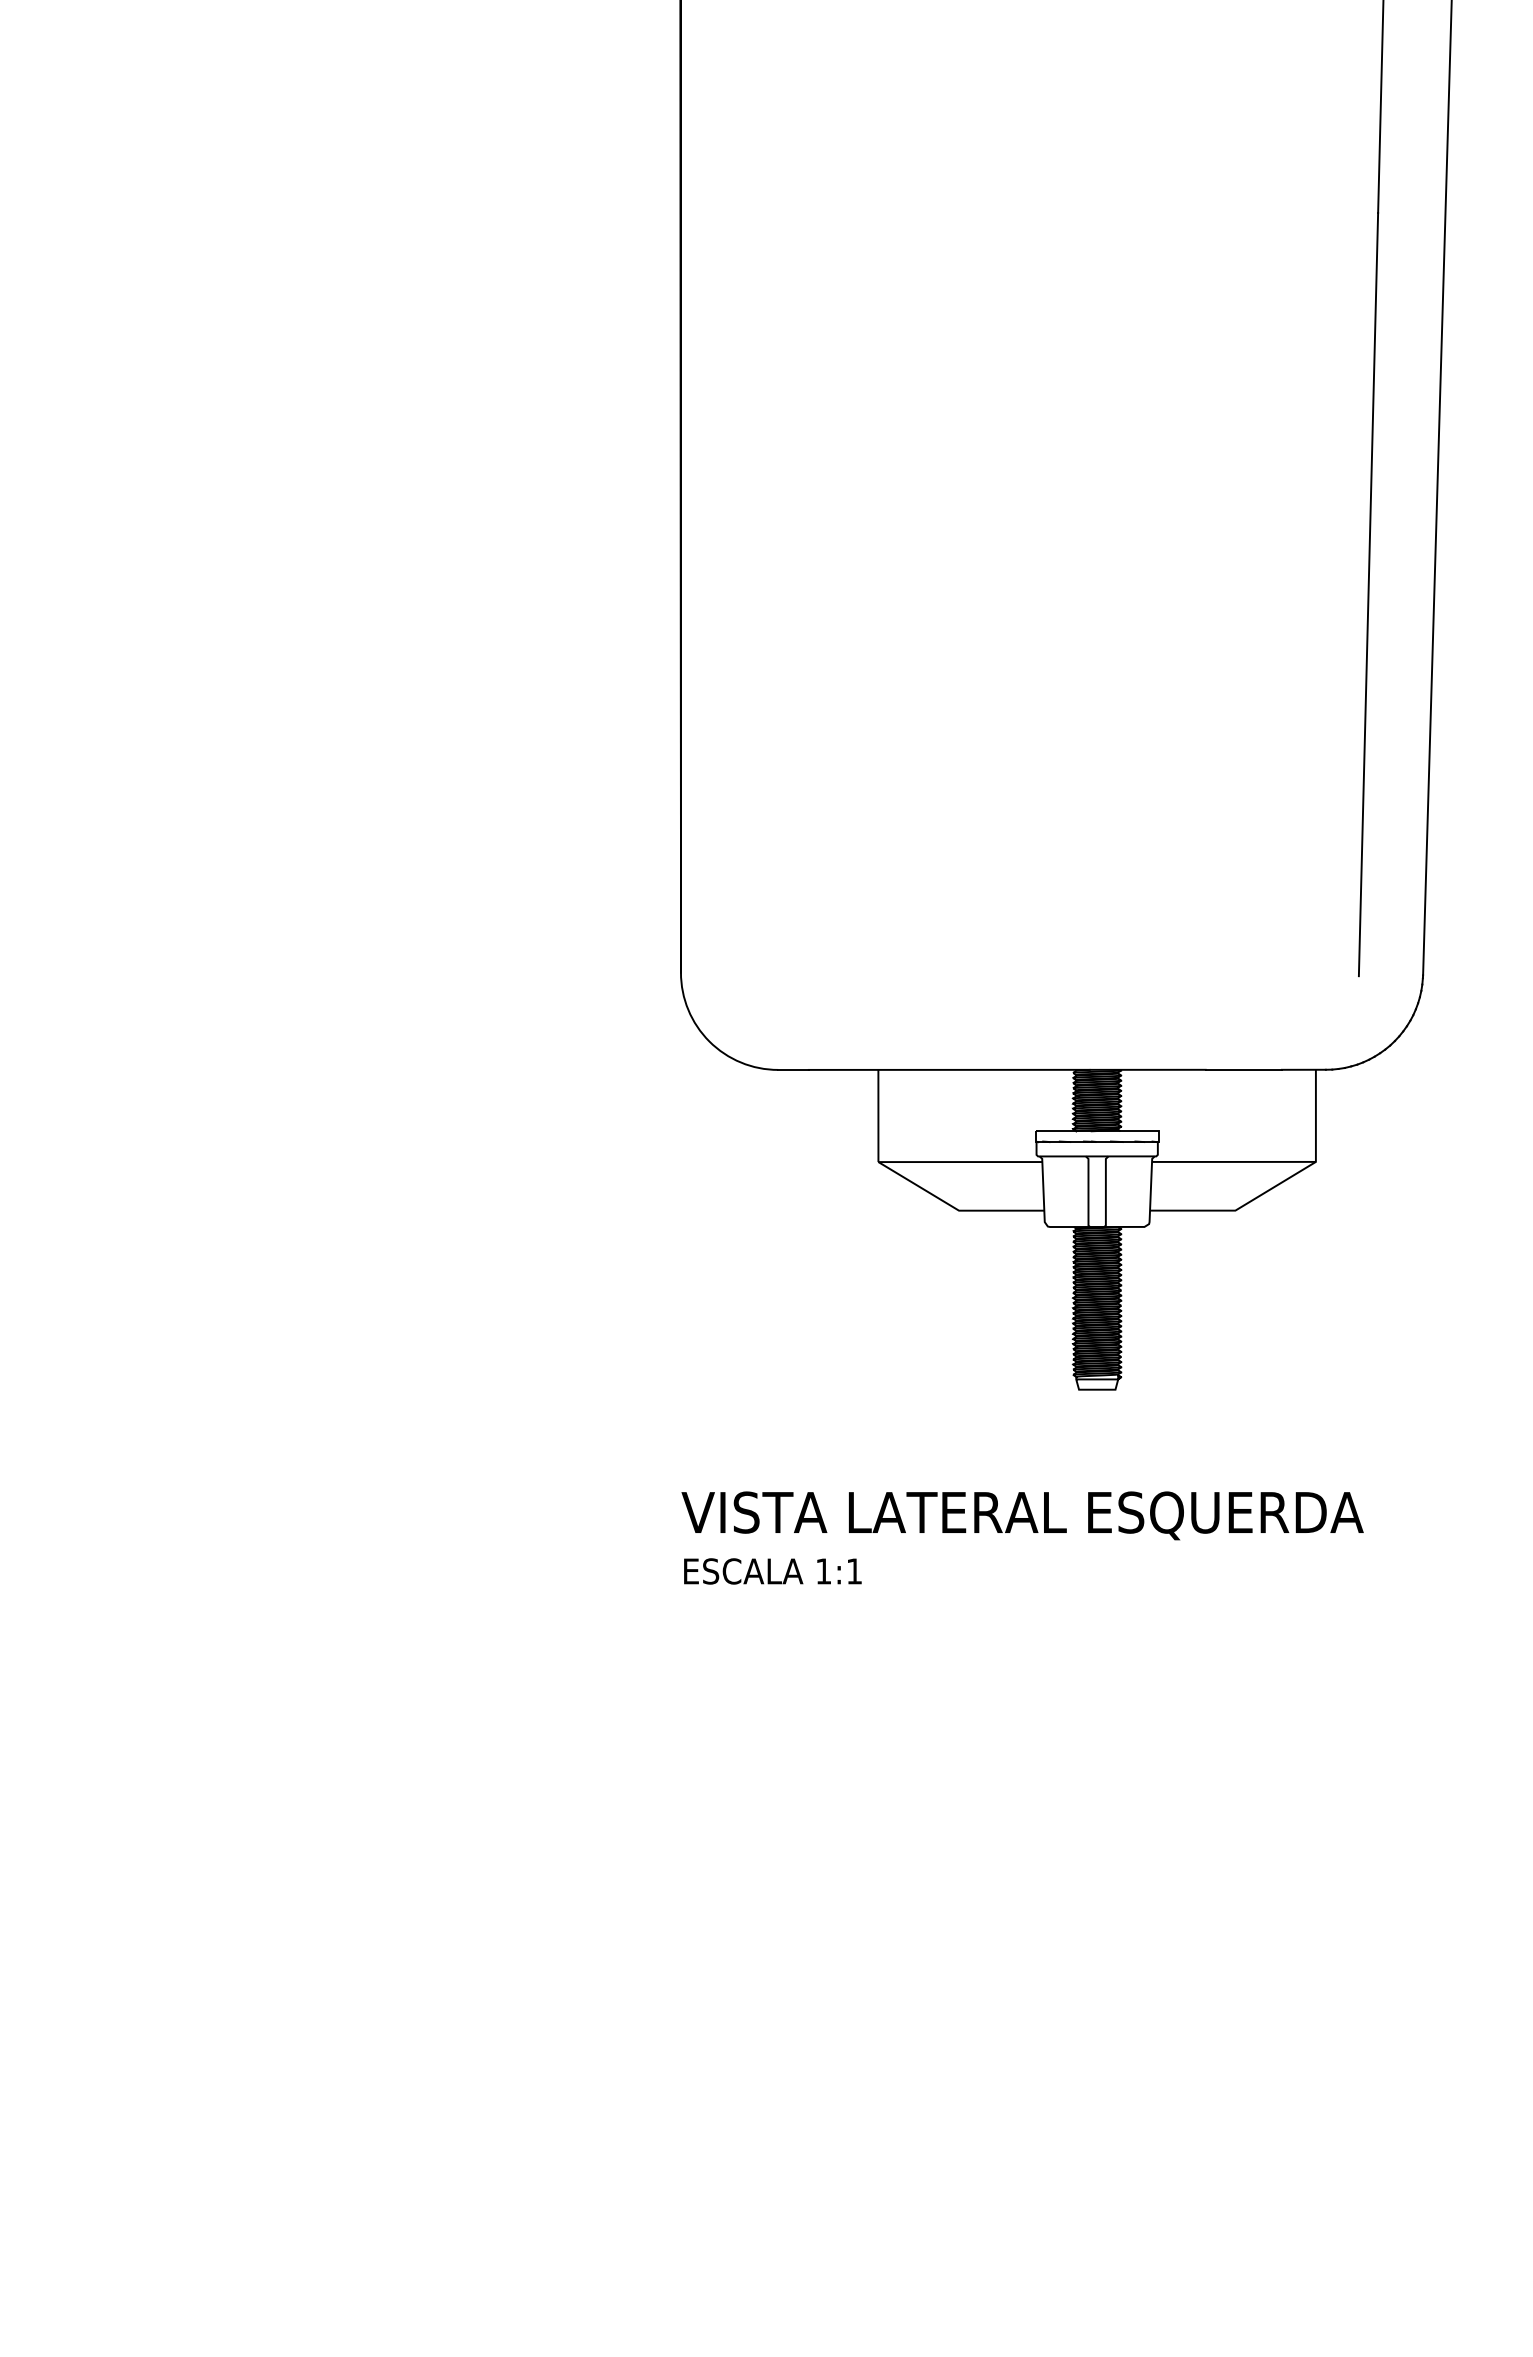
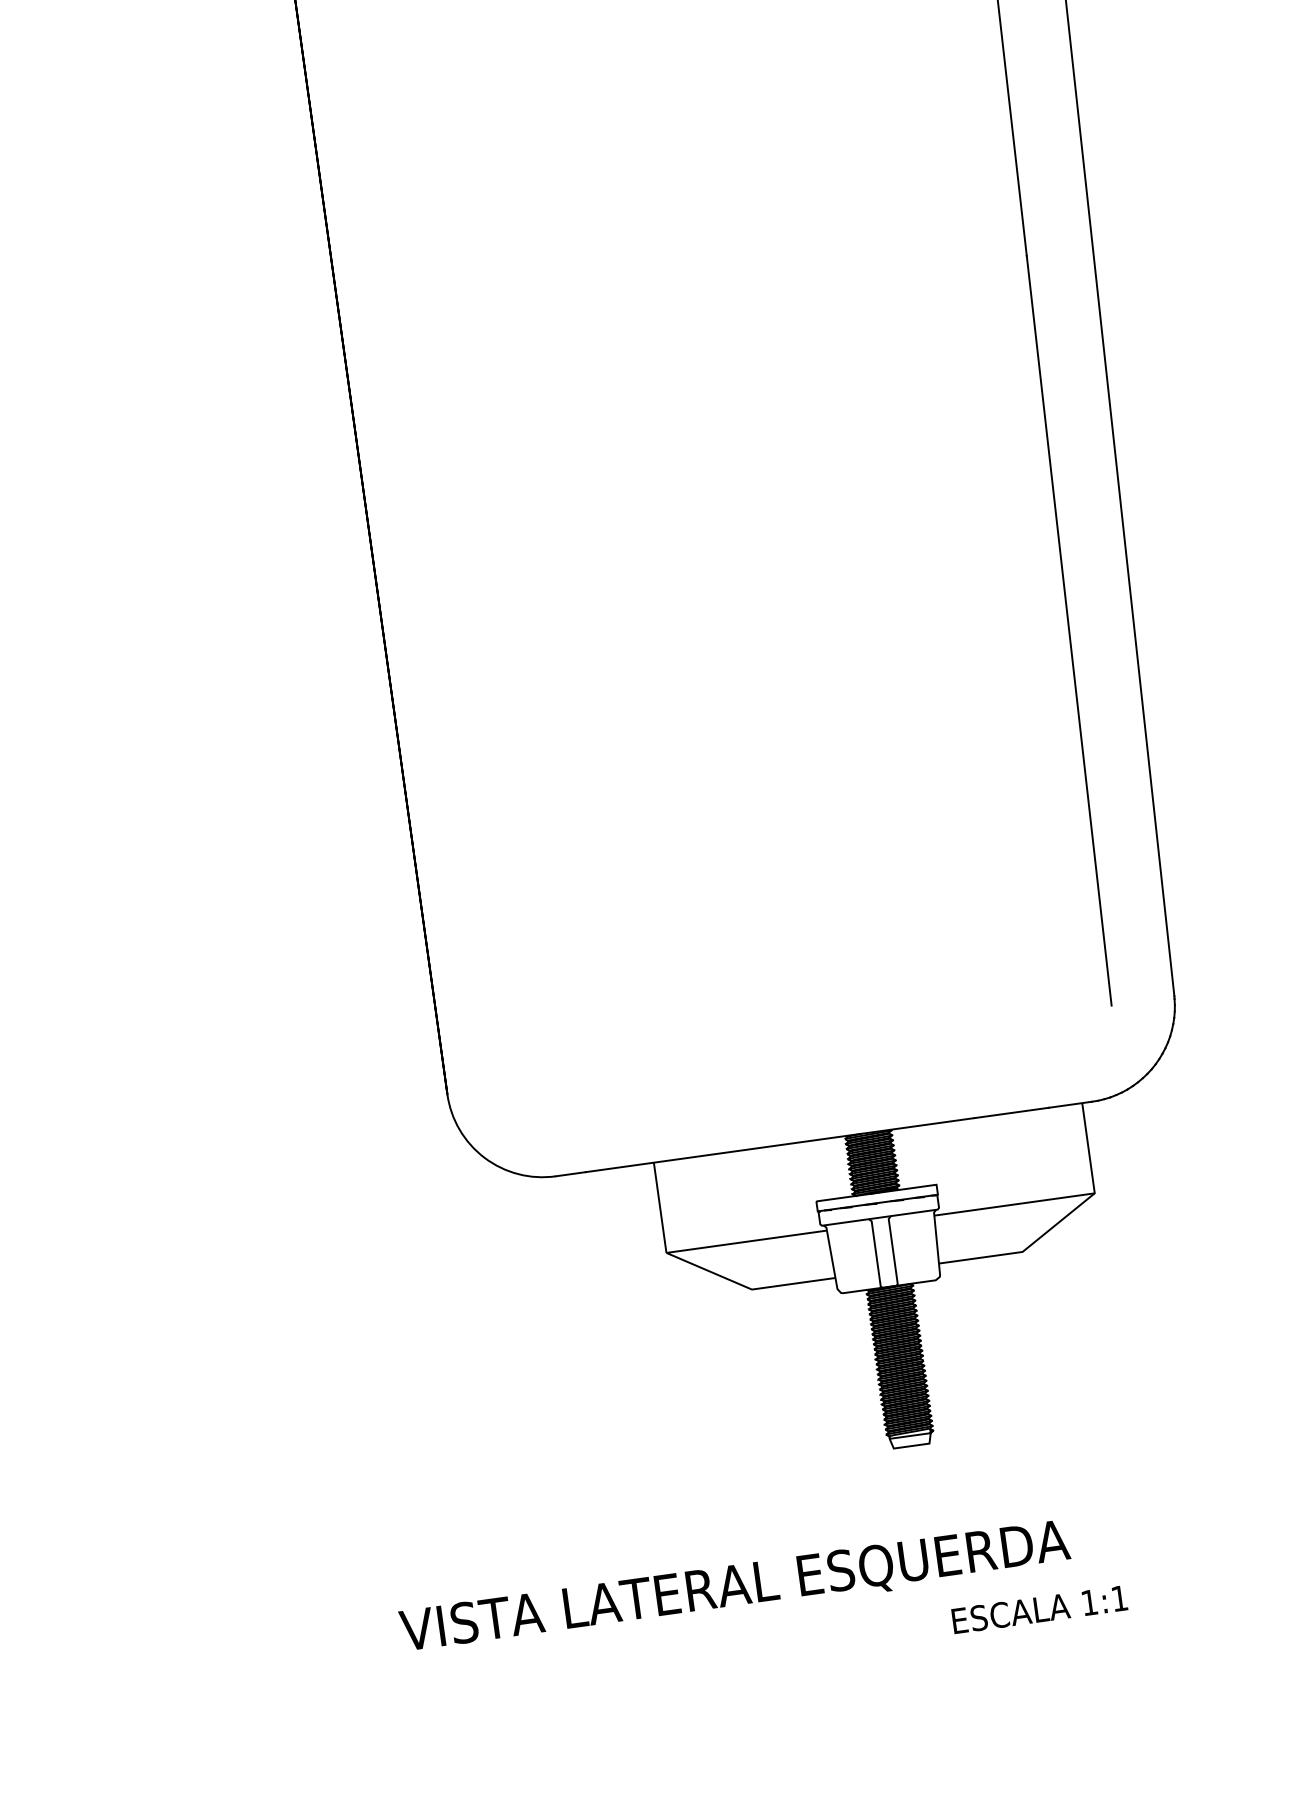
text: (1022, 1515) -> (734, 1588), moved
text: (772, 1571) -> (1039, 1609), moved

